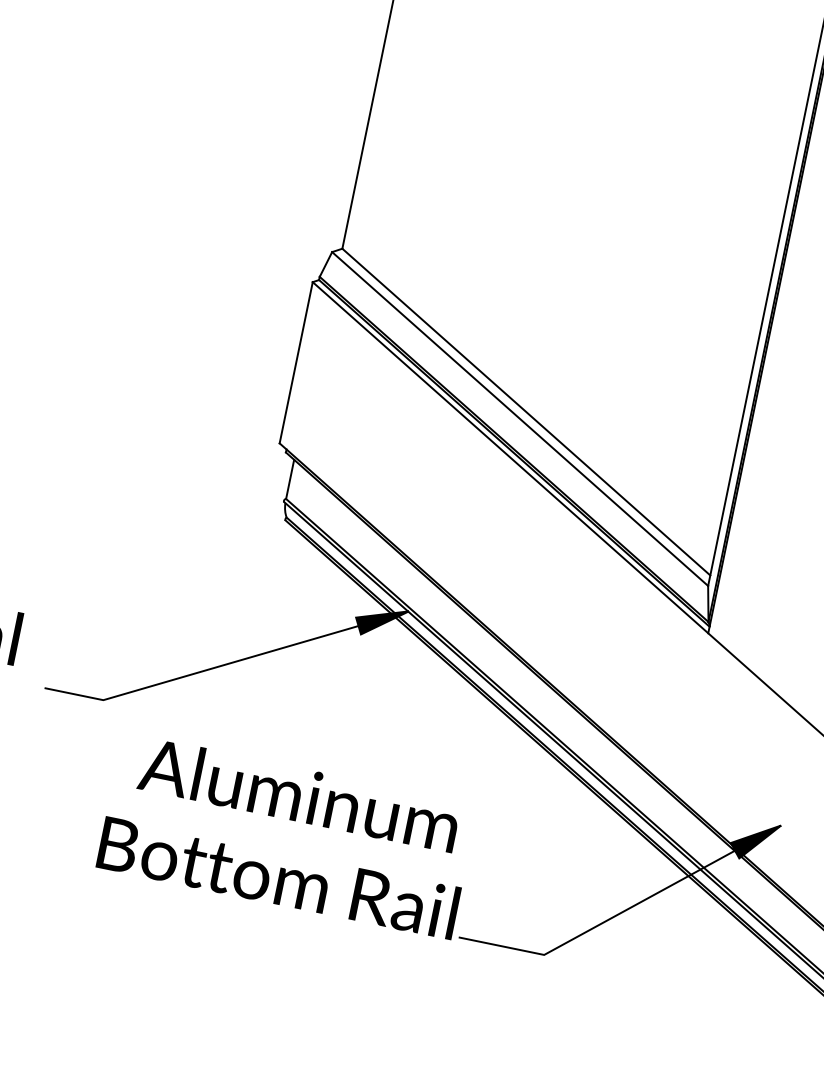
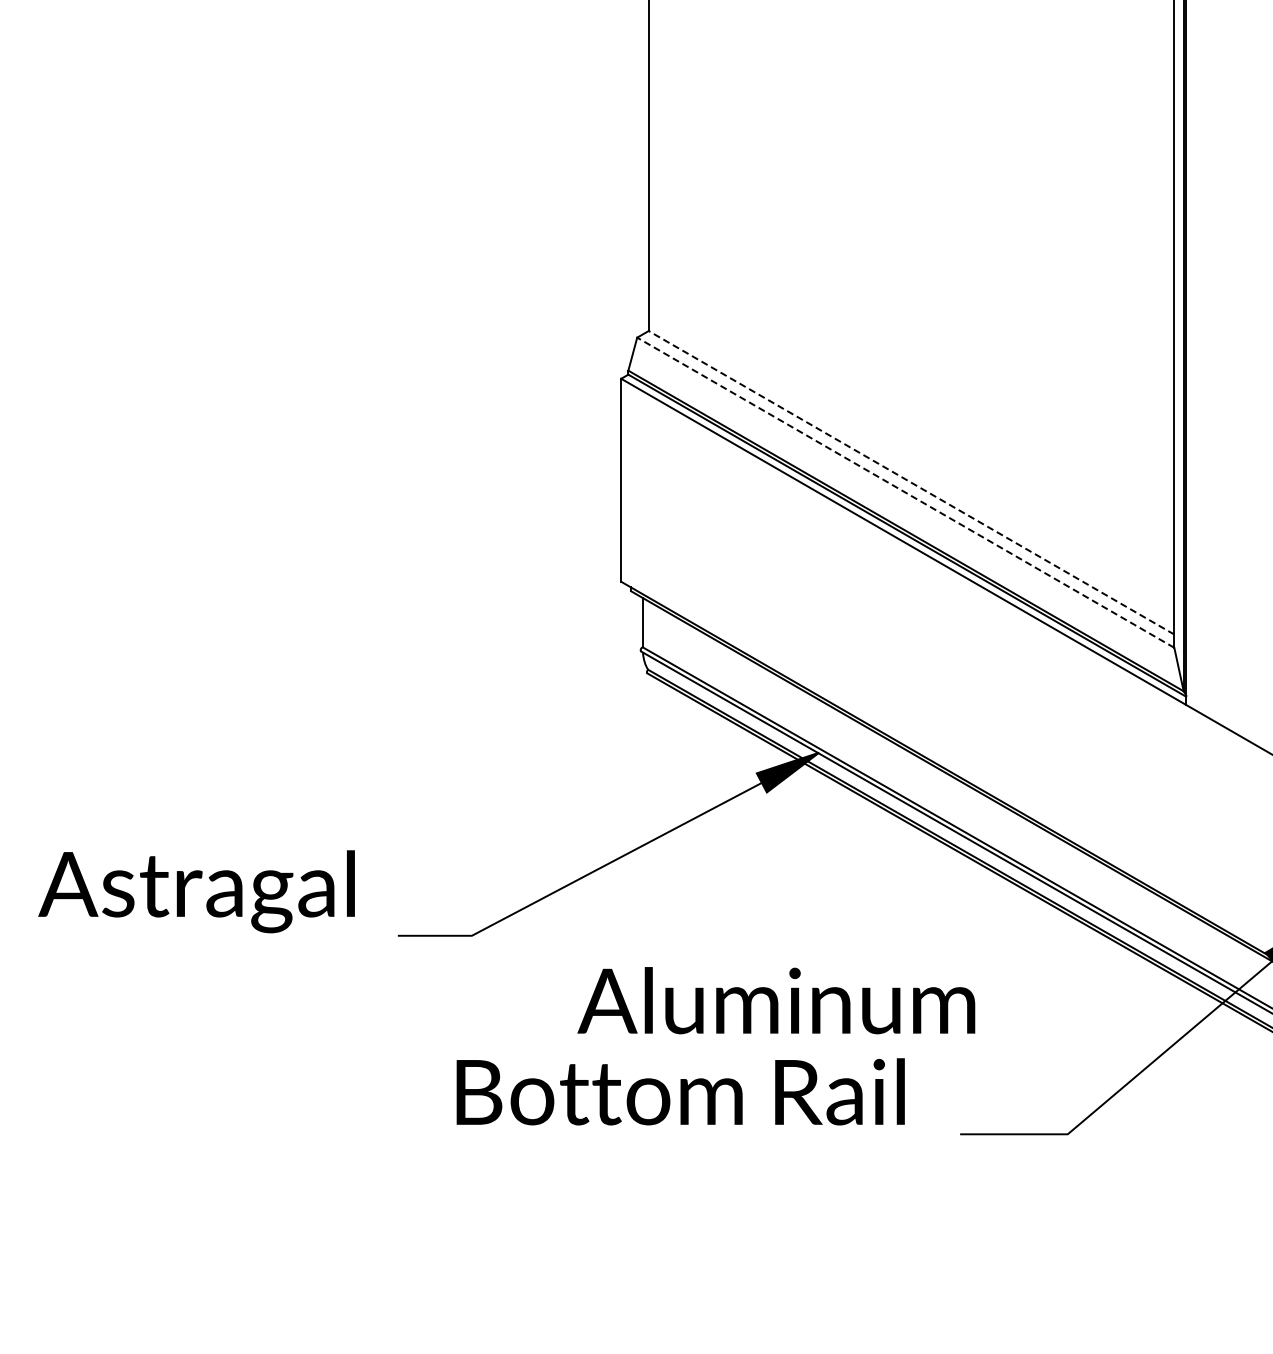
line: (526, 411) -> (911, 482), solid -> dashed
line: (519, 418) -> (905, 492), solid -> dashed
text: (299, 794) -> (776, 1000), moved
text: (278, 877) -> (680, 1091), moved

